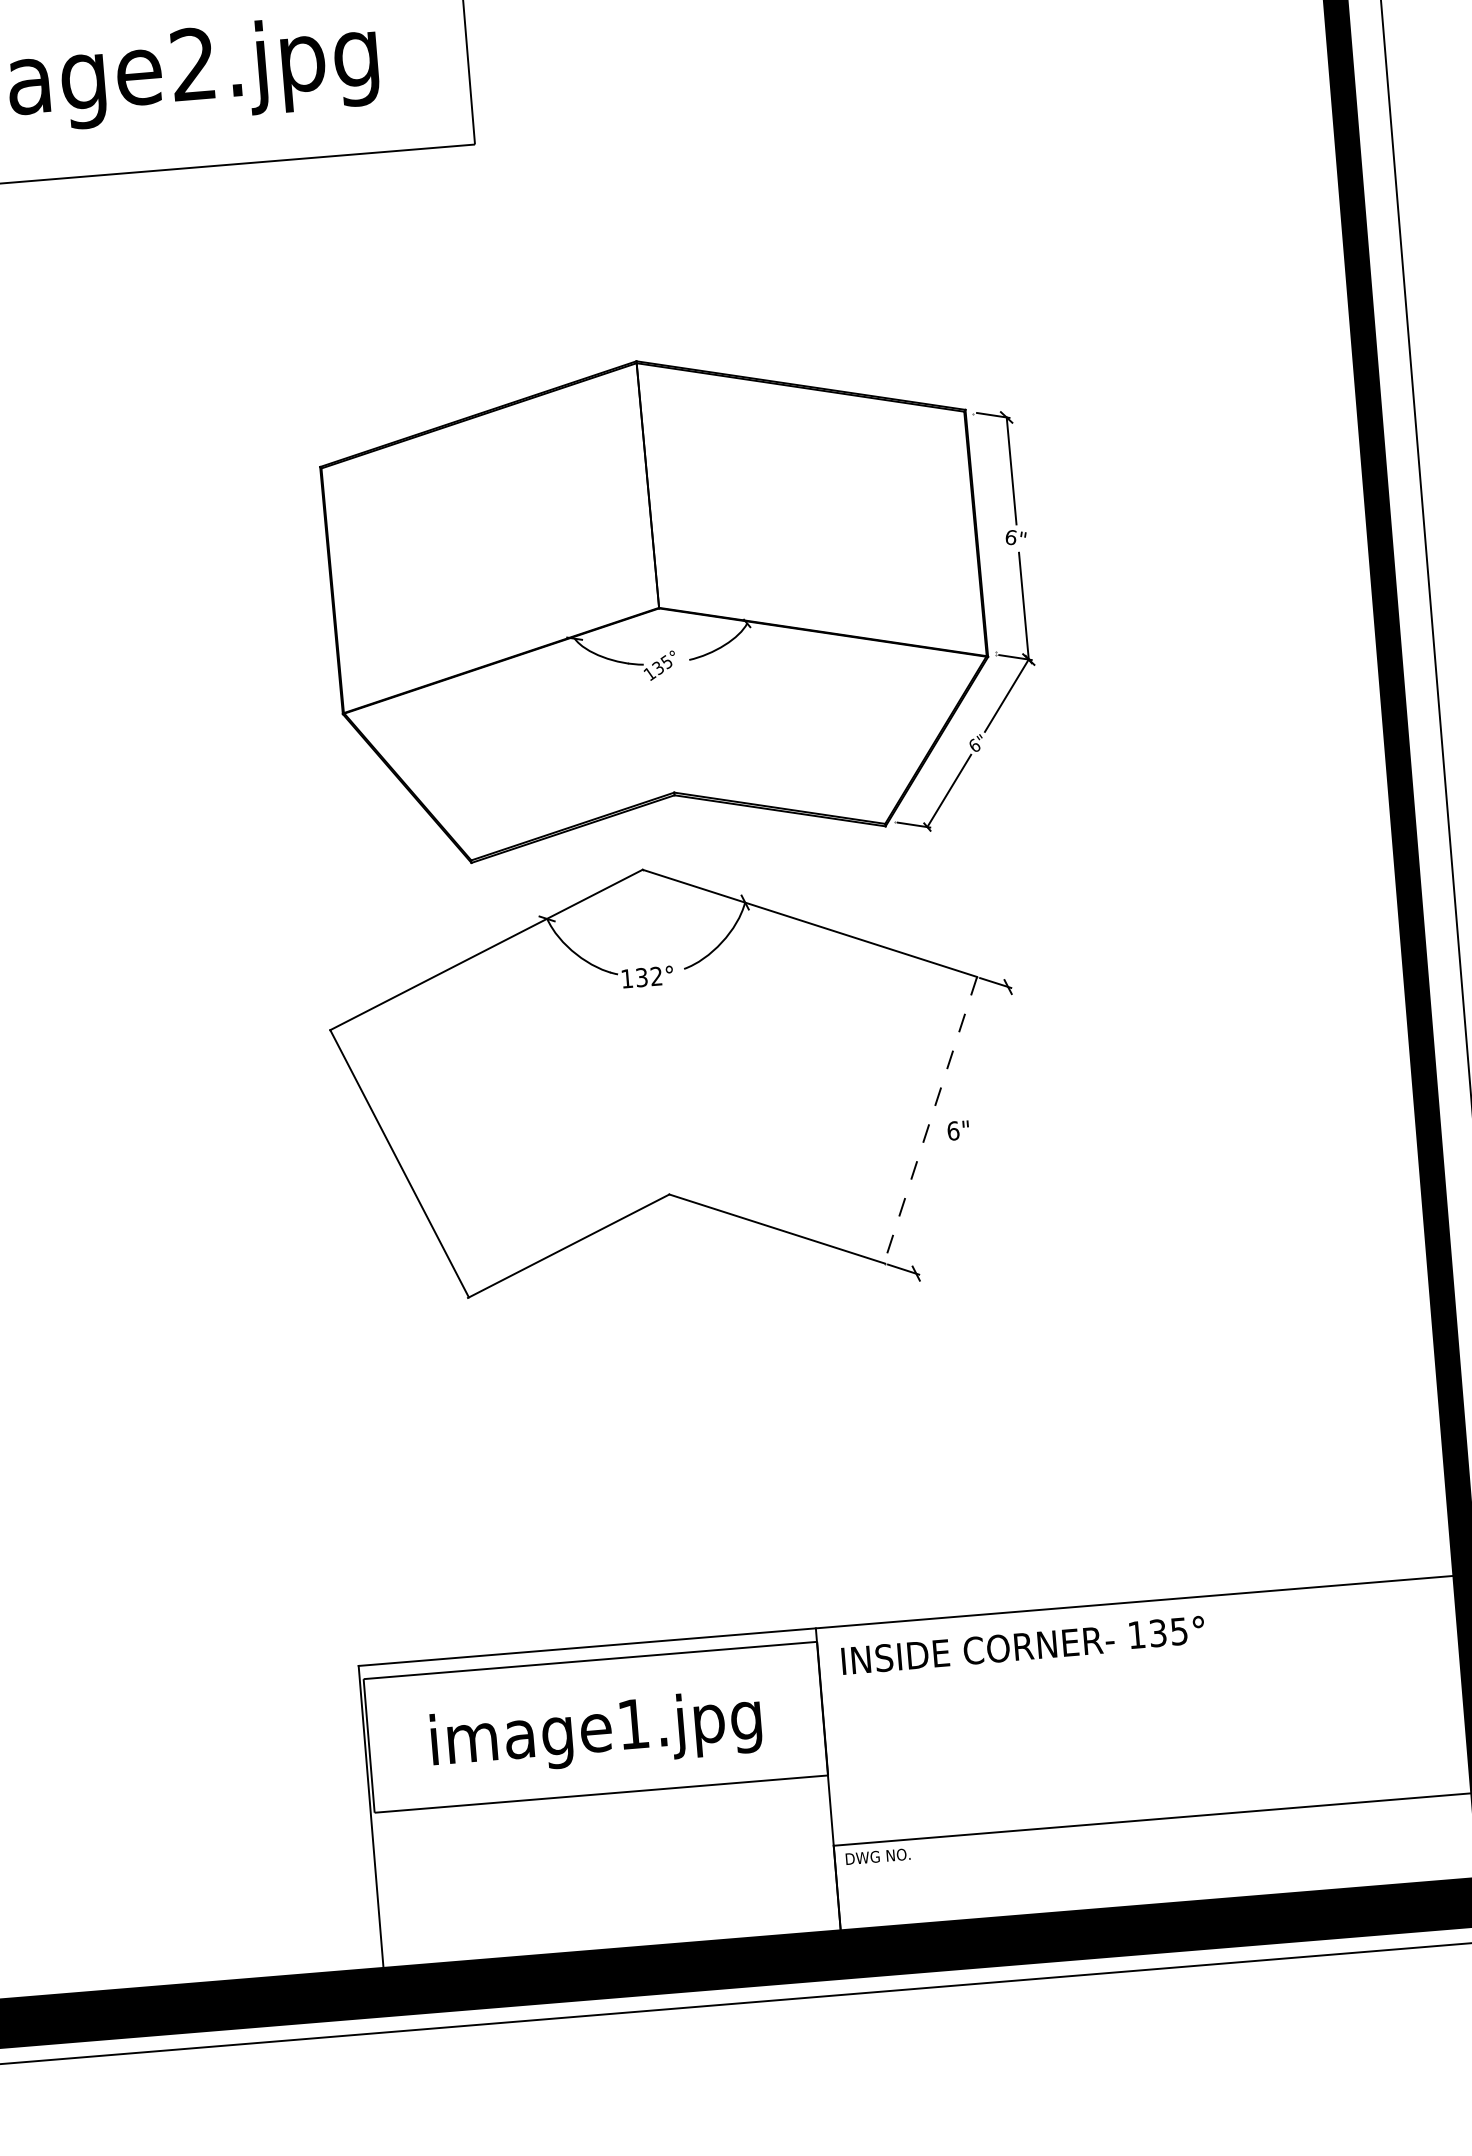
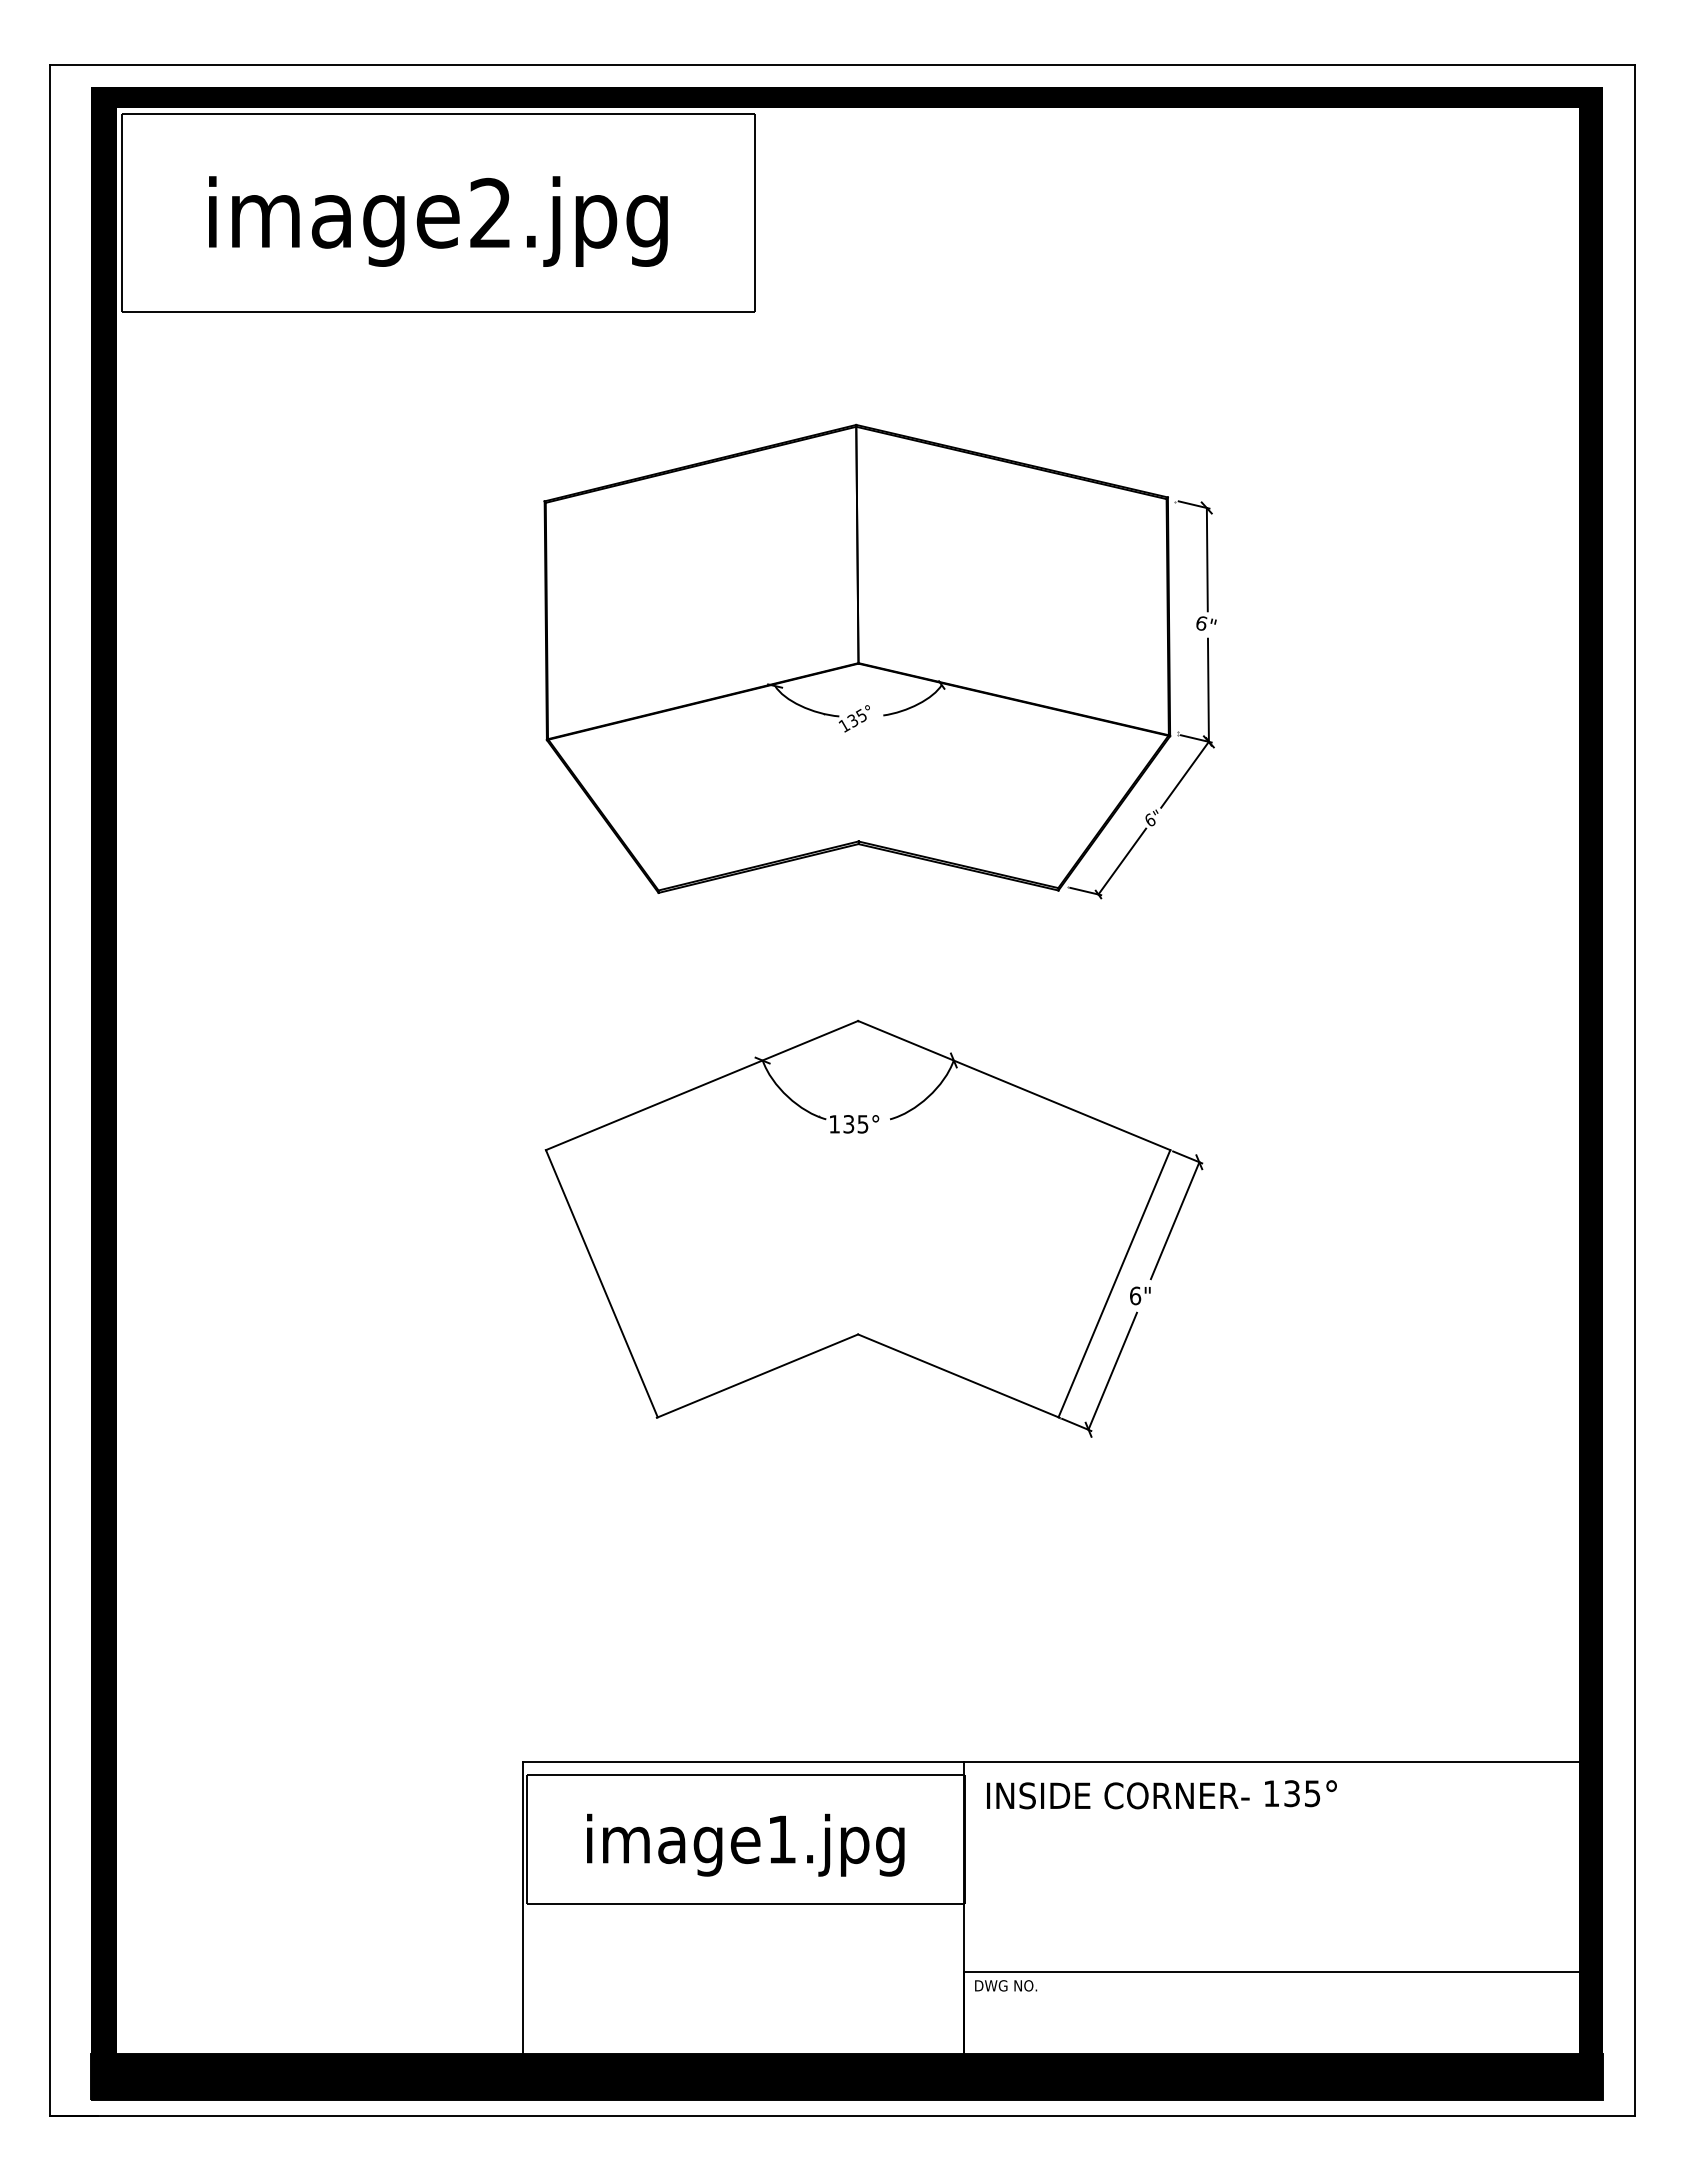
part: (680, 604) -> (879, 661), moved
text: (656, 976) -> (862, 1124), 132° -> 135°
line: (987, 1049) -> (1174, 1220), added
line: (930, 1119) -> (1114, 1283), dashed -> solid
line: (935, 1210) -> (1112, 1370), added

